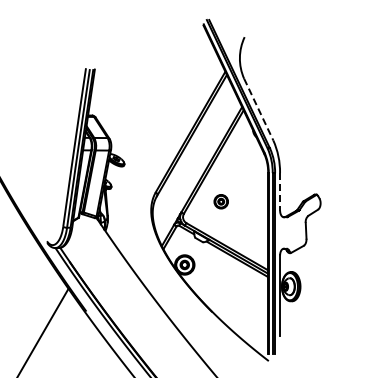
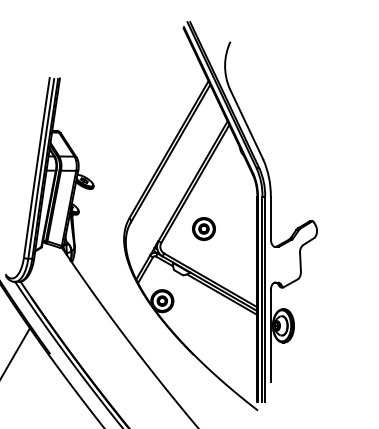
line: (258, 110) -> (246, 125), dashed -> solid
line: (280, 191) -> (271, 217), dashed -> solid
part: (220, 201) -> (203, 228), size x1.43

